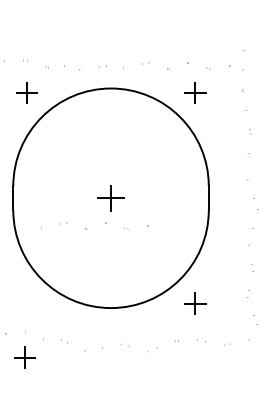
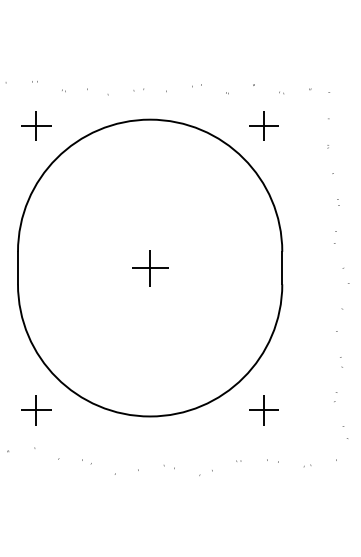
part: (246, 110) -> (333, 173), moved
part: (87, 229) -> (118, 310), removed
part: (24, 357) -> (35, 410), moved

